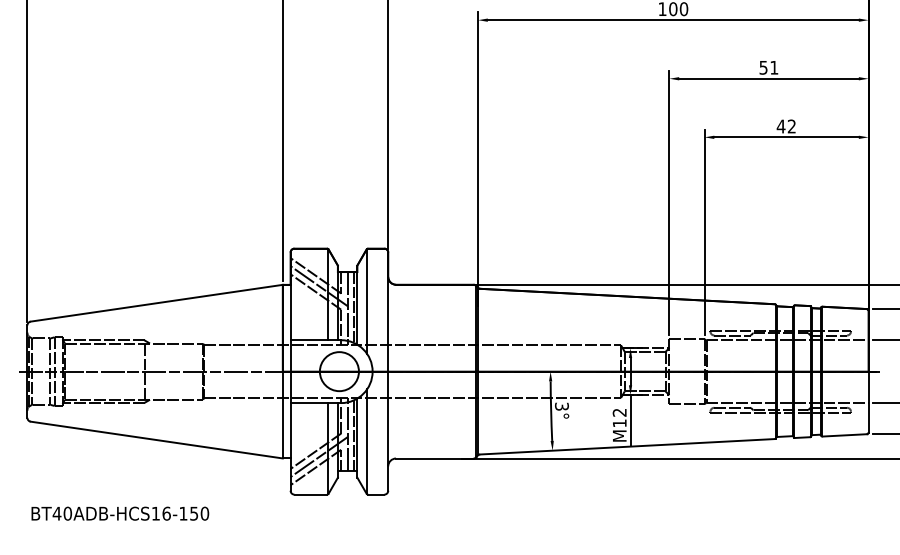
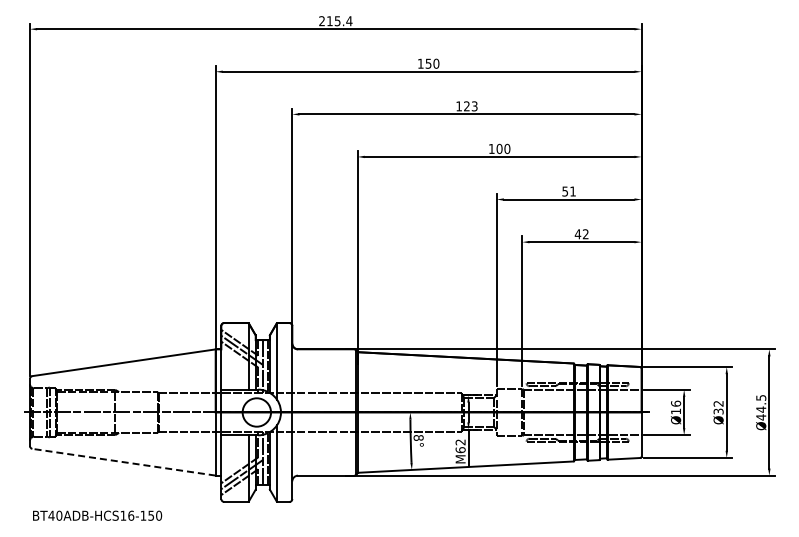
text: (561, 406) -> (418, 437), 3° -> 8°
text: (619, 423) -> (460, 450), M12 -> M62
line: (157, 440) -> (124, 462), solid -> dashed

